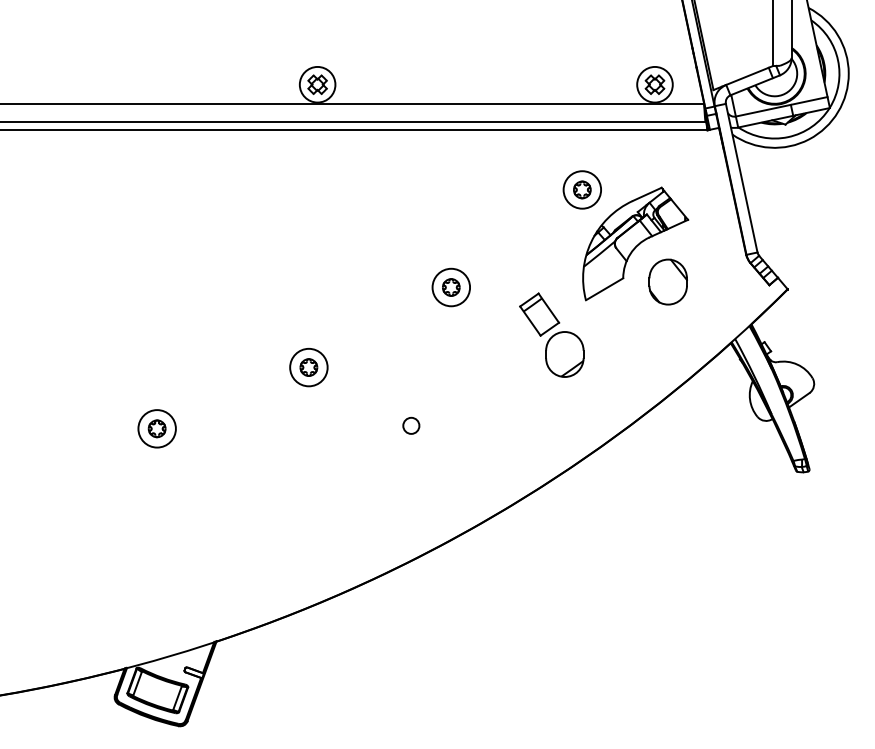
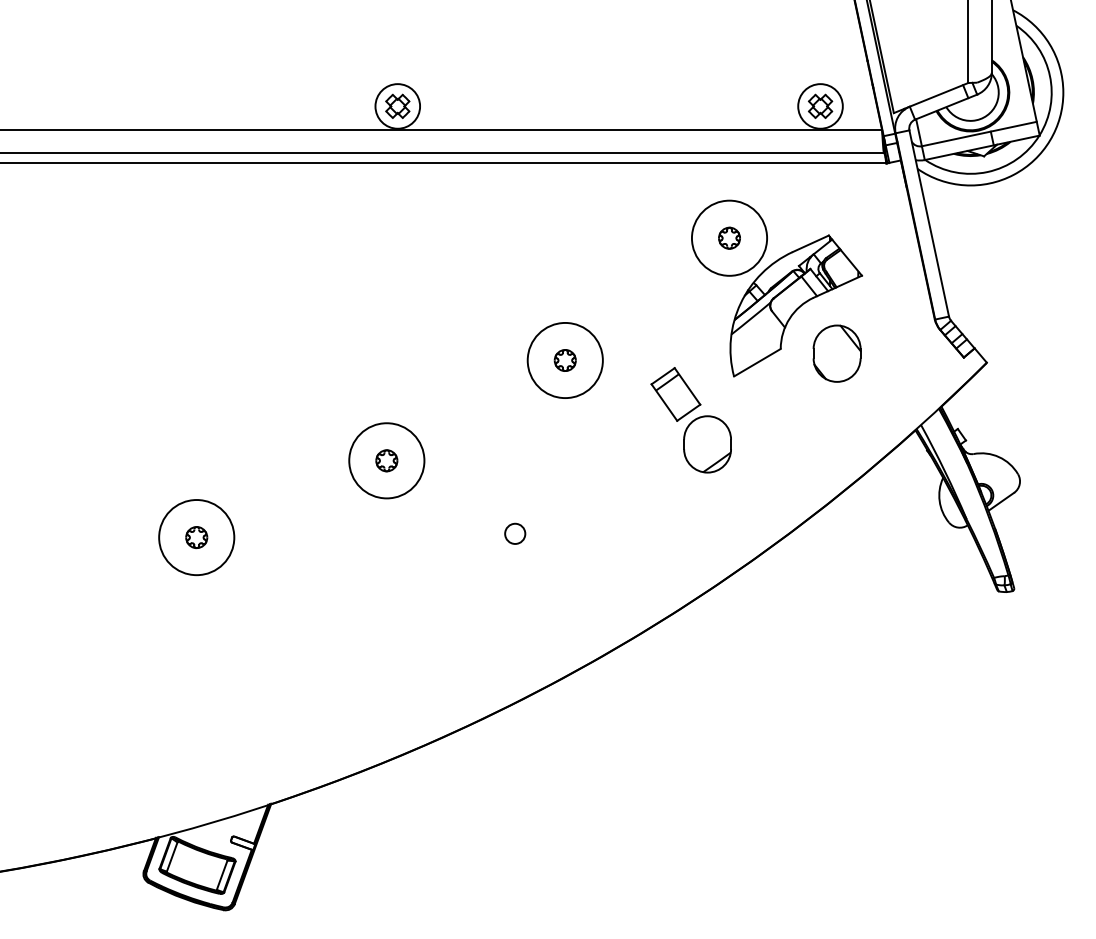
circle: (582, 189) -> (729, 237), size x1.6
circle: (451, 287) -> (565, 360), size x1.6
circle: (308, 367) -> (386, 460), size x1.6
circle: (156, 428) -> (195, 537), size x1.6

